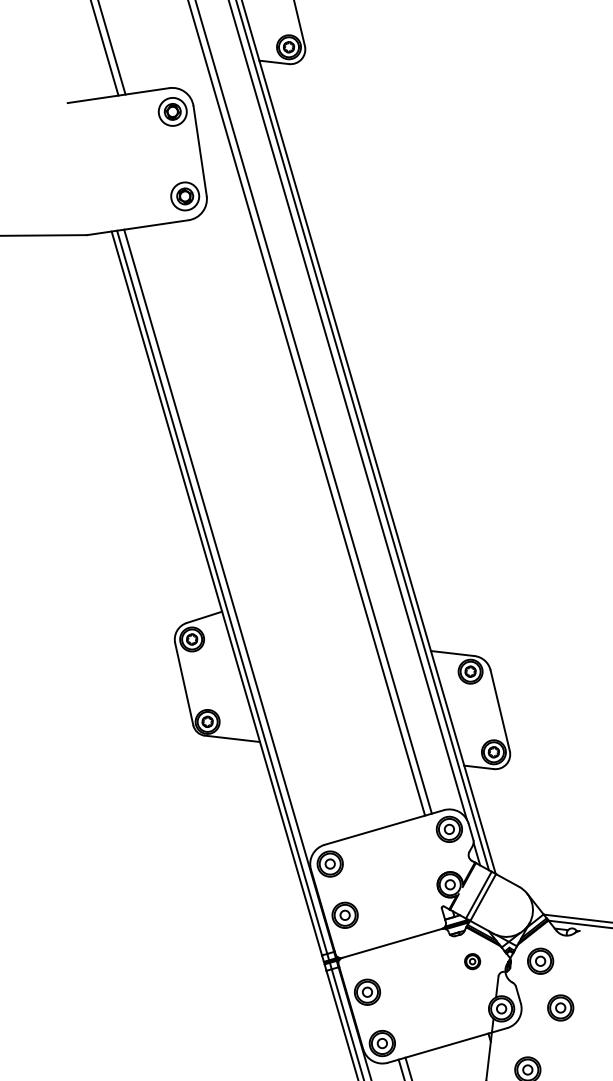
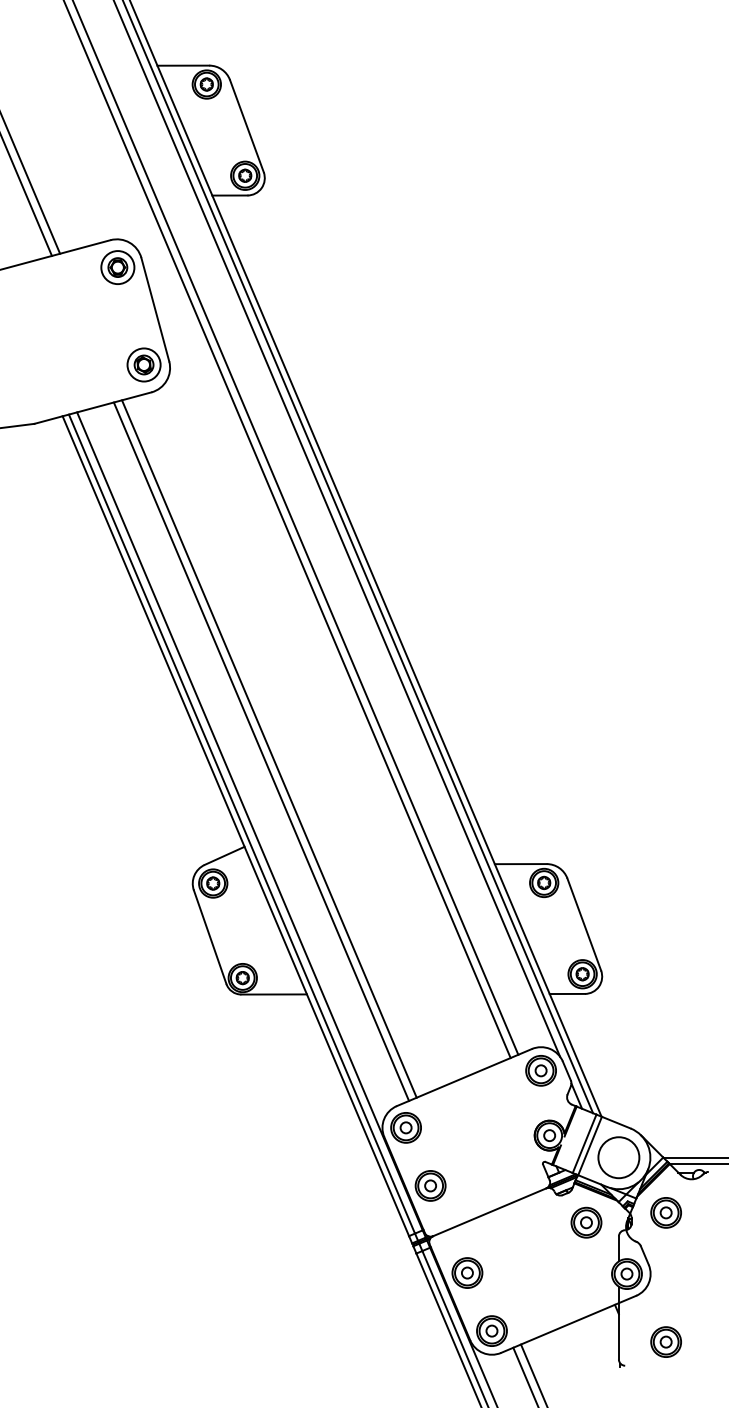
line: (252, 531) -> (269, 748), added
line: (245, 533) -> (261, 751), added
circle: (505, 909) -> (618, 1157), added
part: (472, 961) -> (586, 1222), size x1.67
part: (560, 1007) -> (695, 1264), removed

